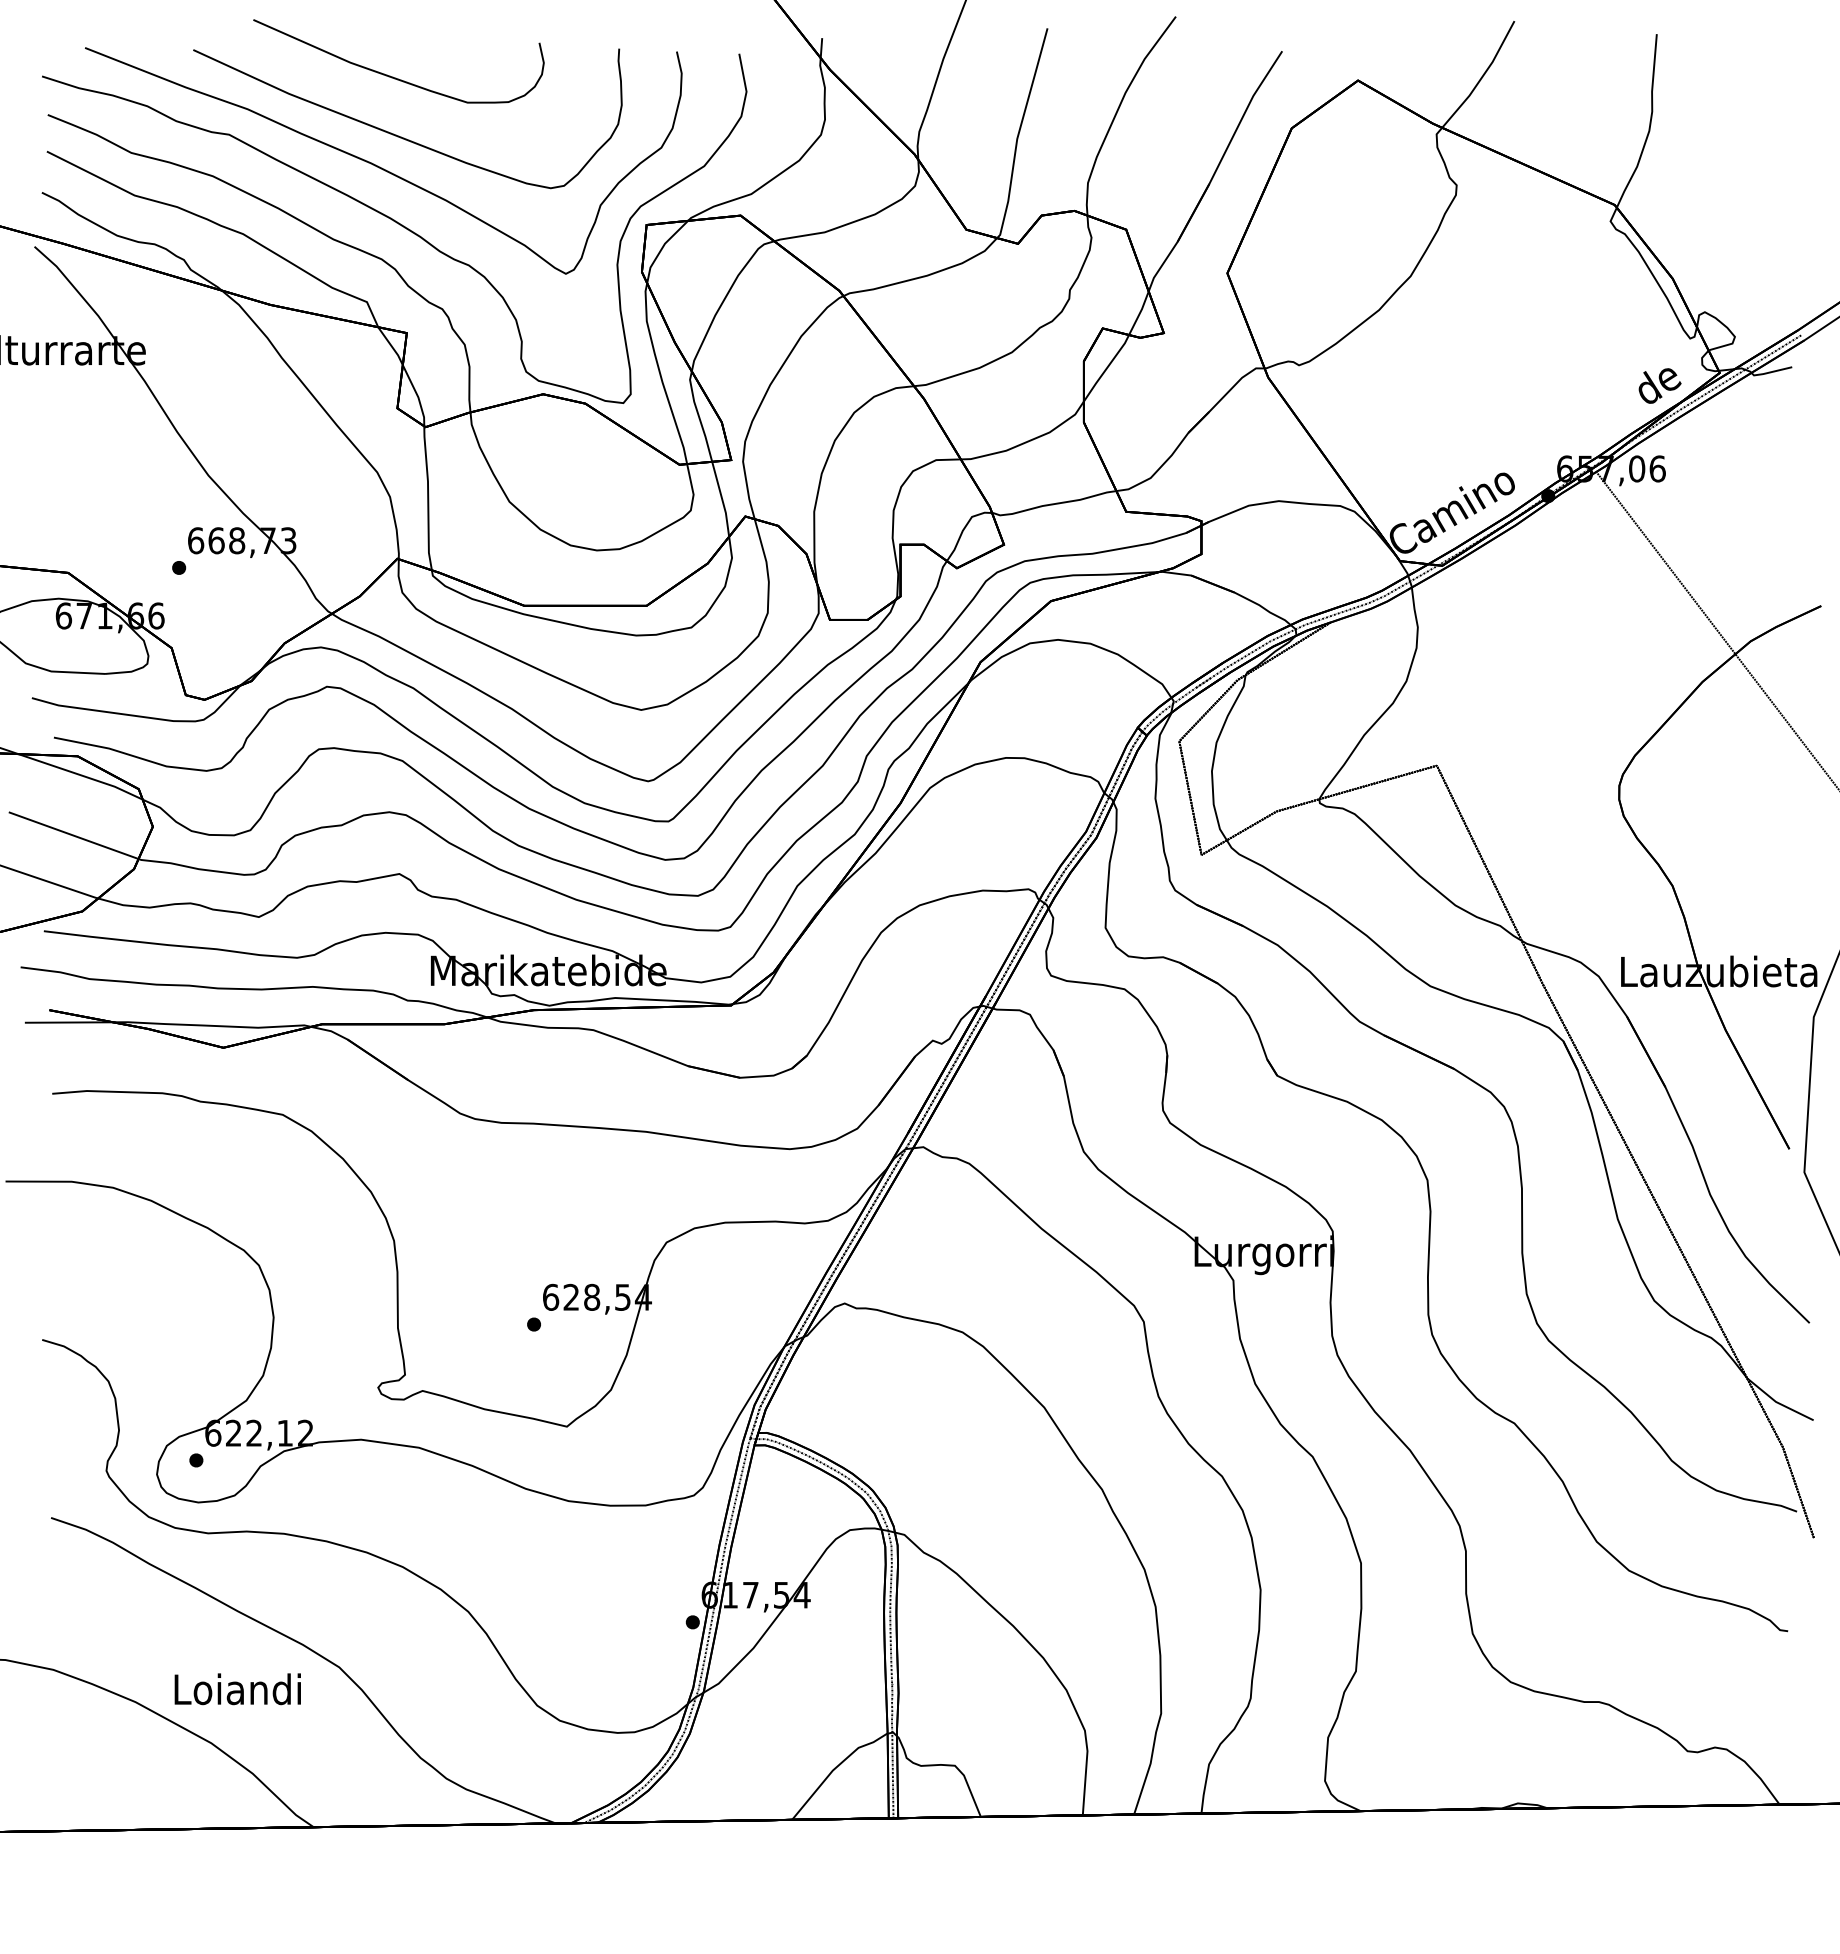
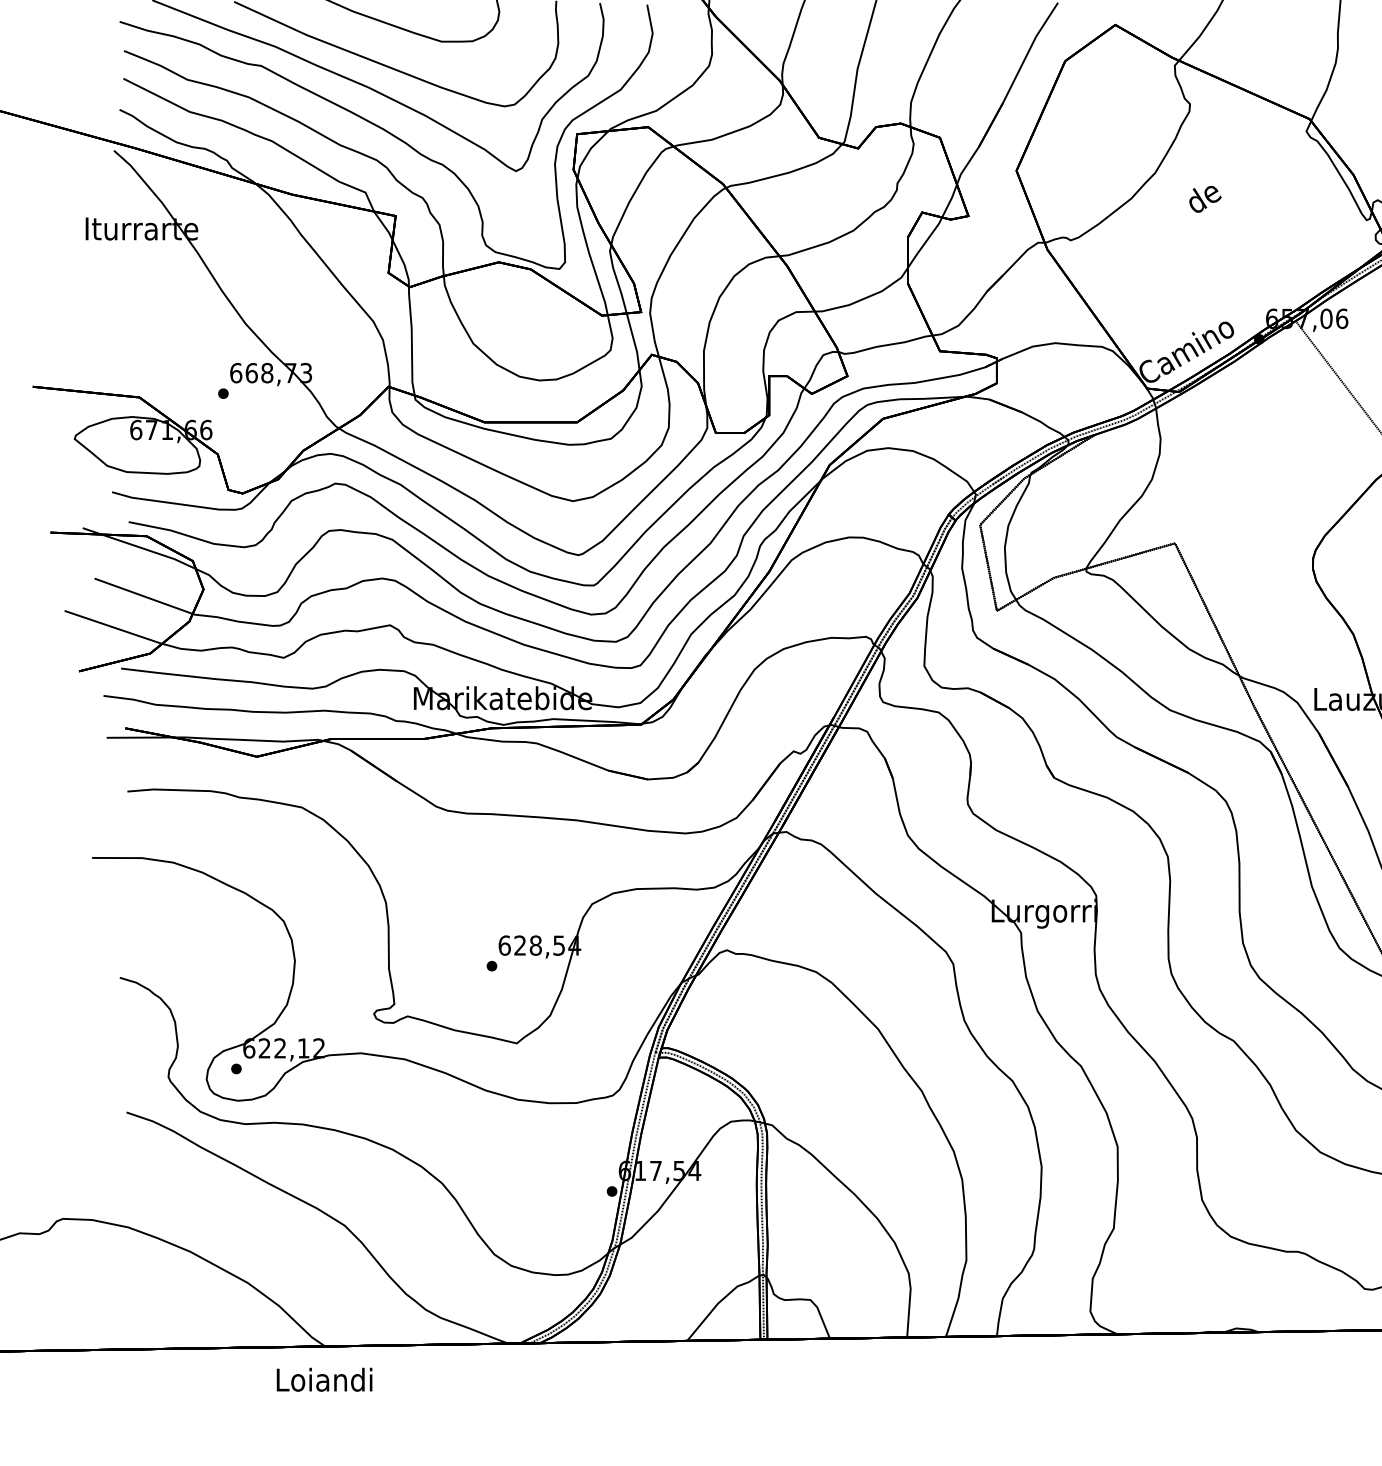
text: (1659, 385) -> (1205, 198), moved
text: (237, 1689) -> (324, 1379), moved

